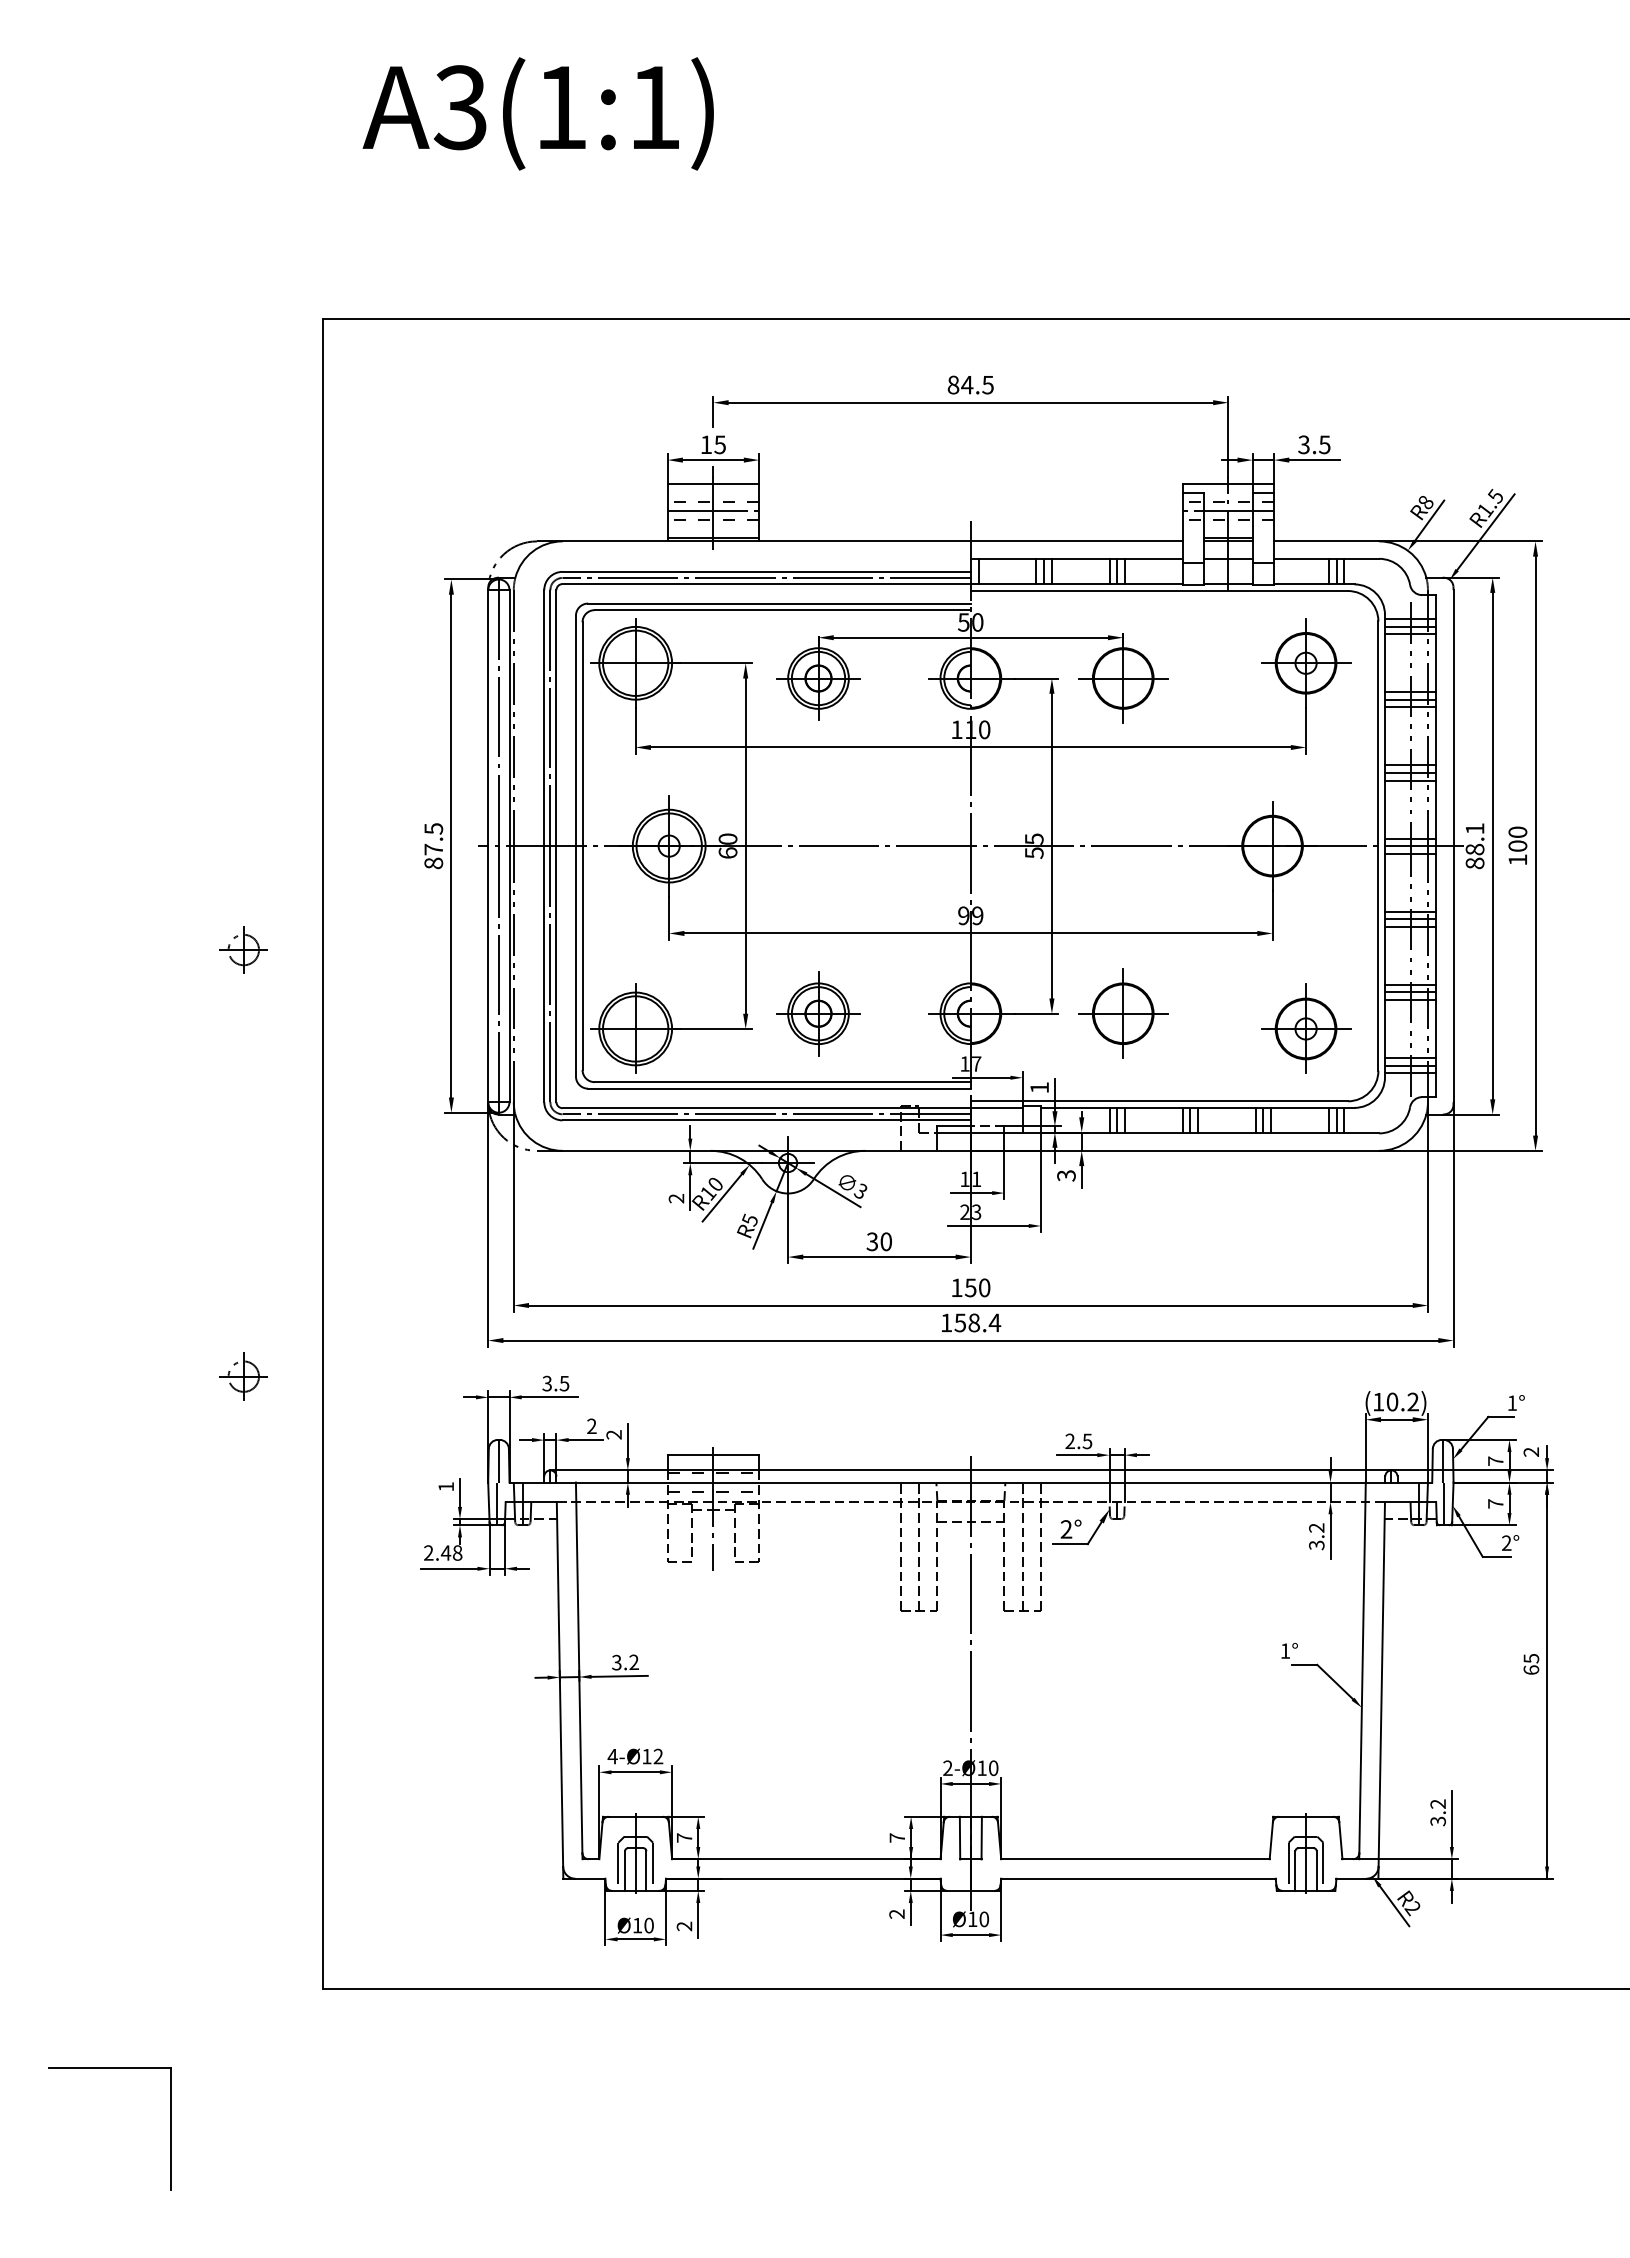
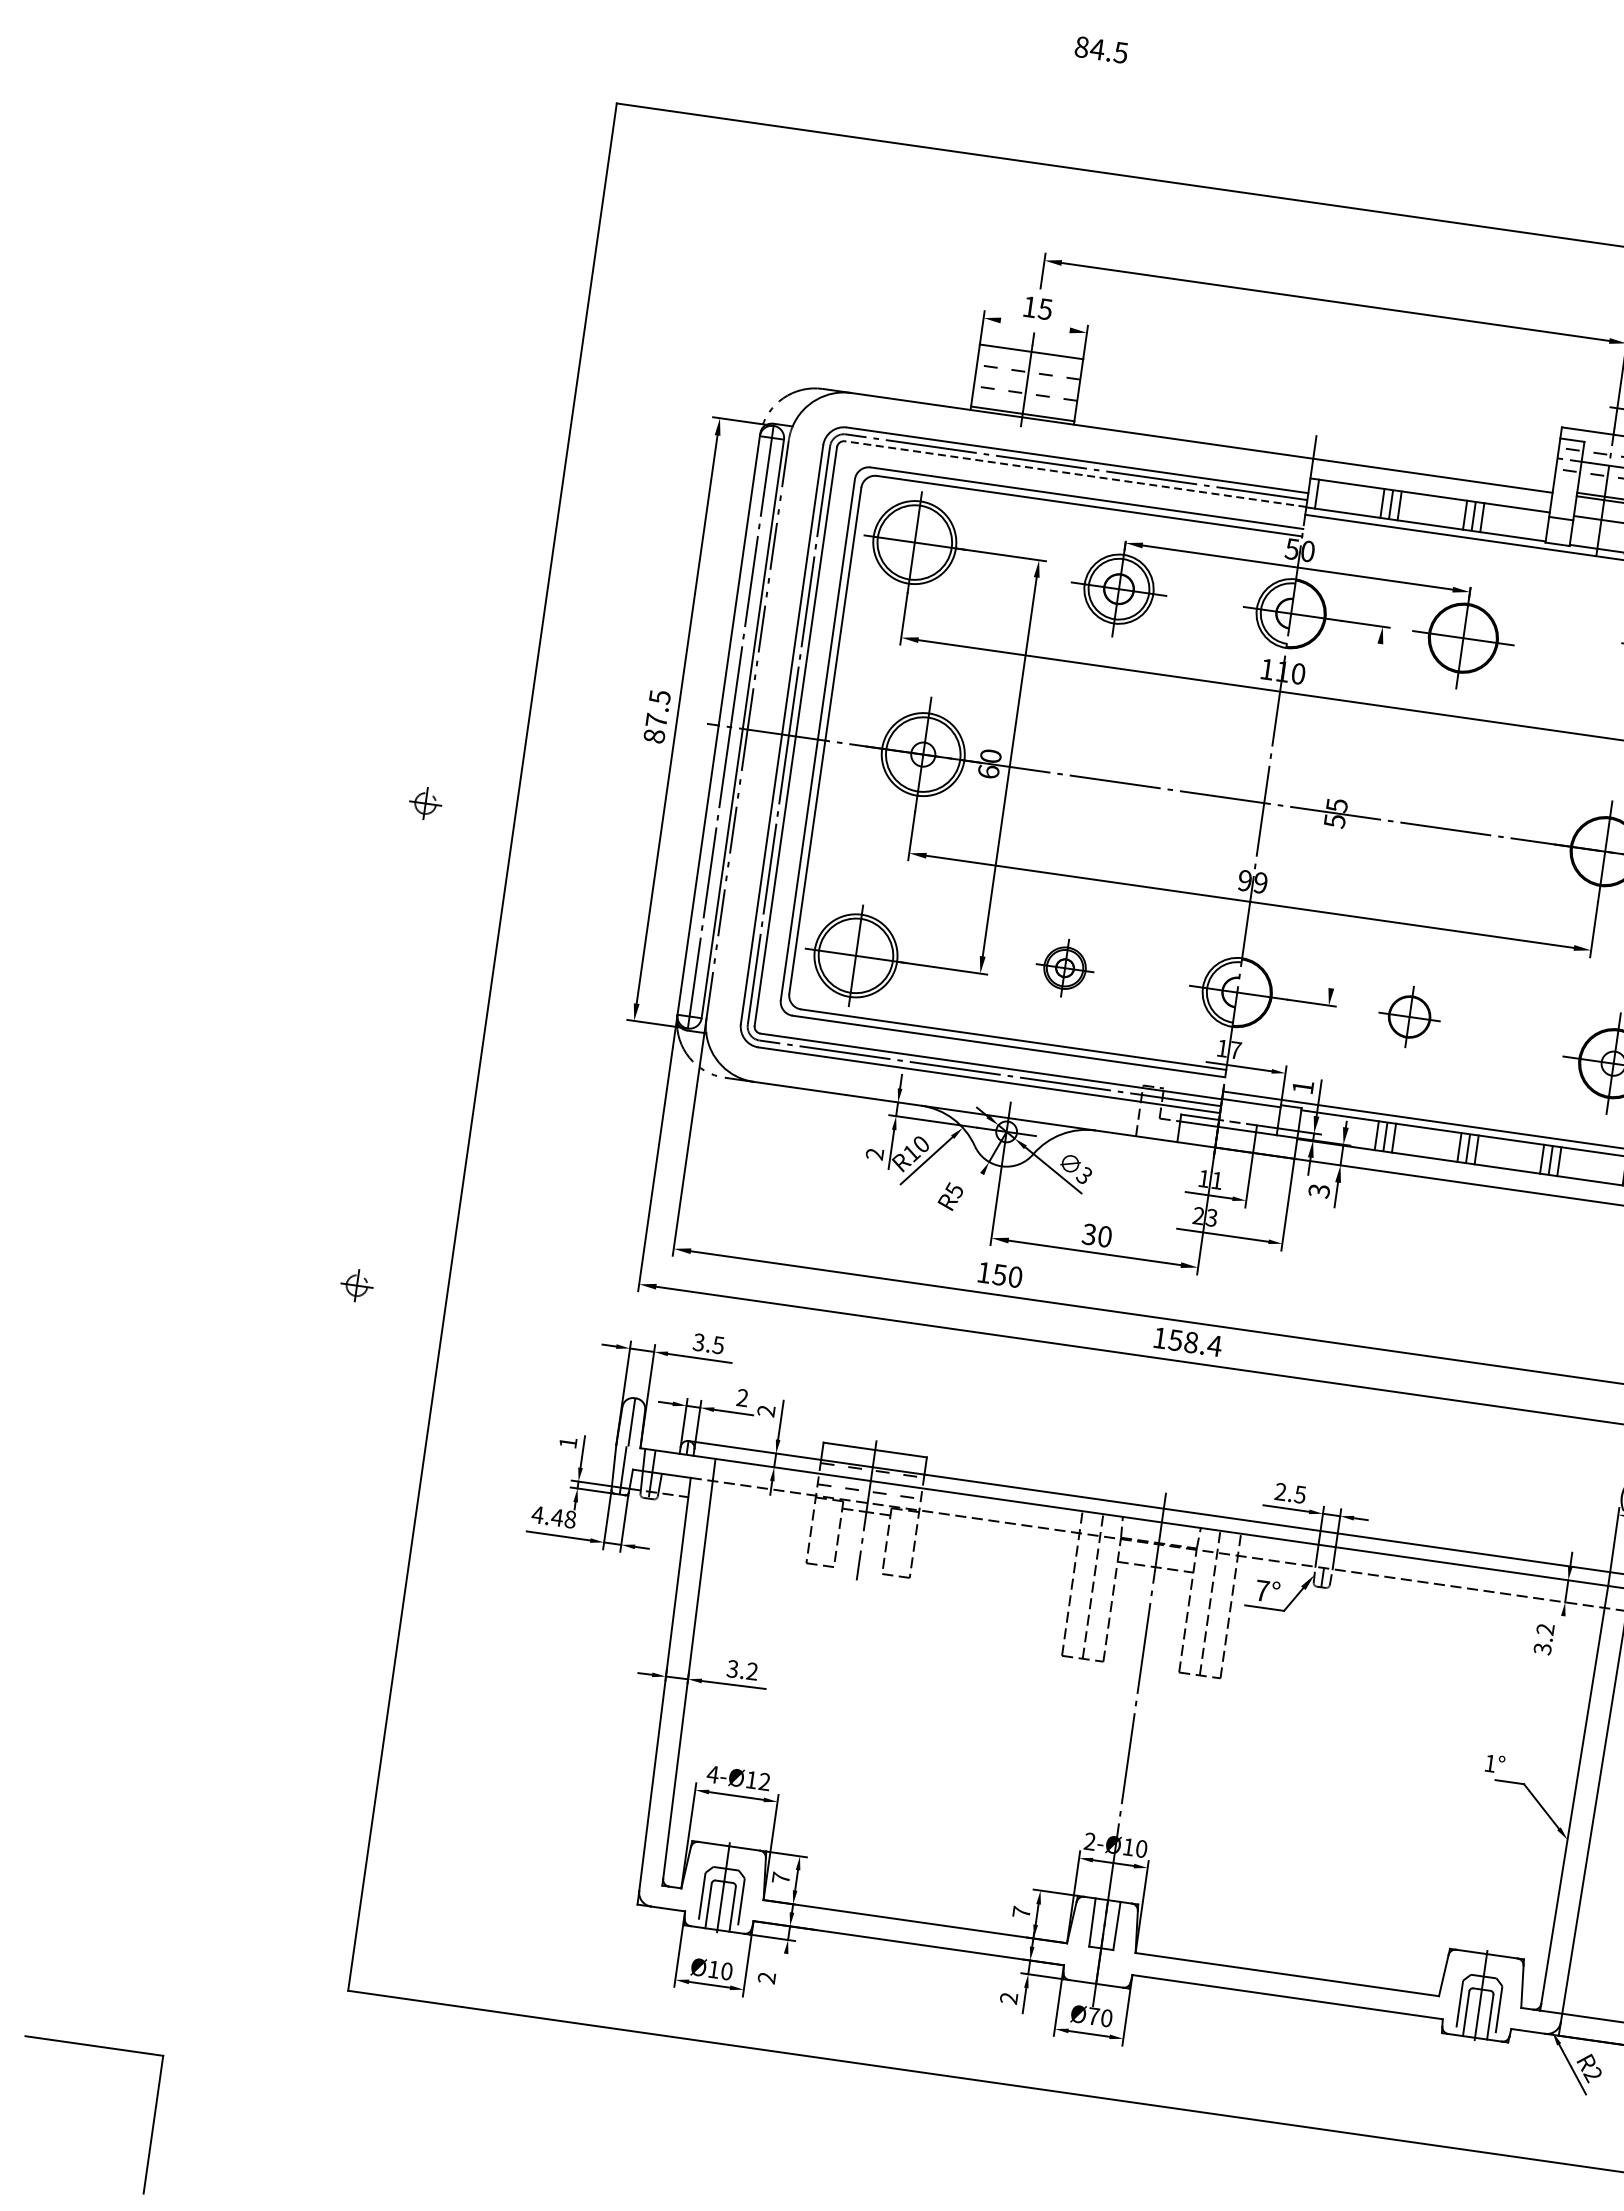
text: (970, 384) -> (1101, 49), moved
line: (712, 460) -> (1034, 325), removed
line: (713, 510) -> (1027, 382), removed
line: (766, 584) -> (1075, 474), solid -> dashed
line: (1051, 845) -> (1355, 815), removed
part: (243, 949) -> (425, 802), size x0.6
part: (818, 1013) -> (1065, 967), size x0.6
part: (1123, 1013) -> (1409, 1016), size x0.6
line: (762, 1225) -> (967, 1198), removed
text: (971, 1287) -> (1000, 1274), moved
part: (243, 1376) -> (356, 1285), size x0.6
text: (1066, 1529) -> (1262, 1590), 2° -> 7°
line: (1330, 1536) -> (1559, 1641), removed
text: (428, 1552) -> (537, 1514), 2. -> 4.
text: (972, 1918) -> (1093, 2015), 10 -> 70
line: (698, 1920) -> (783, 1973), removed

